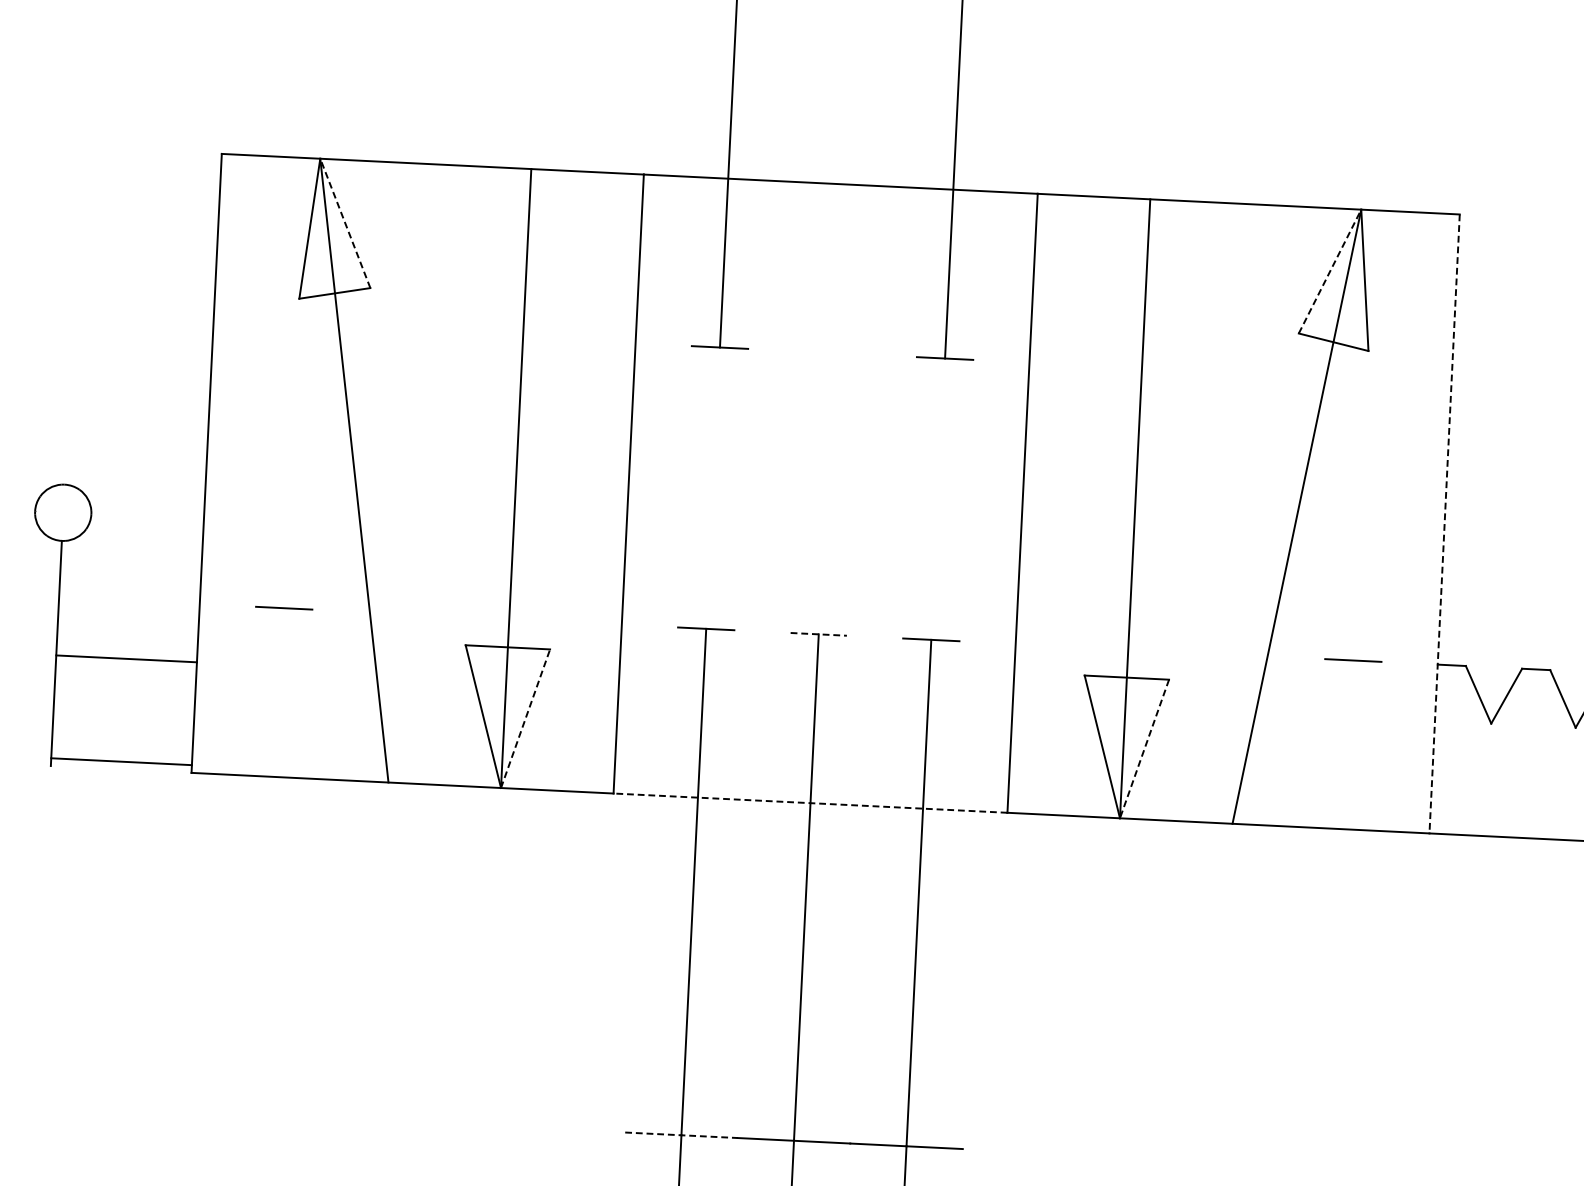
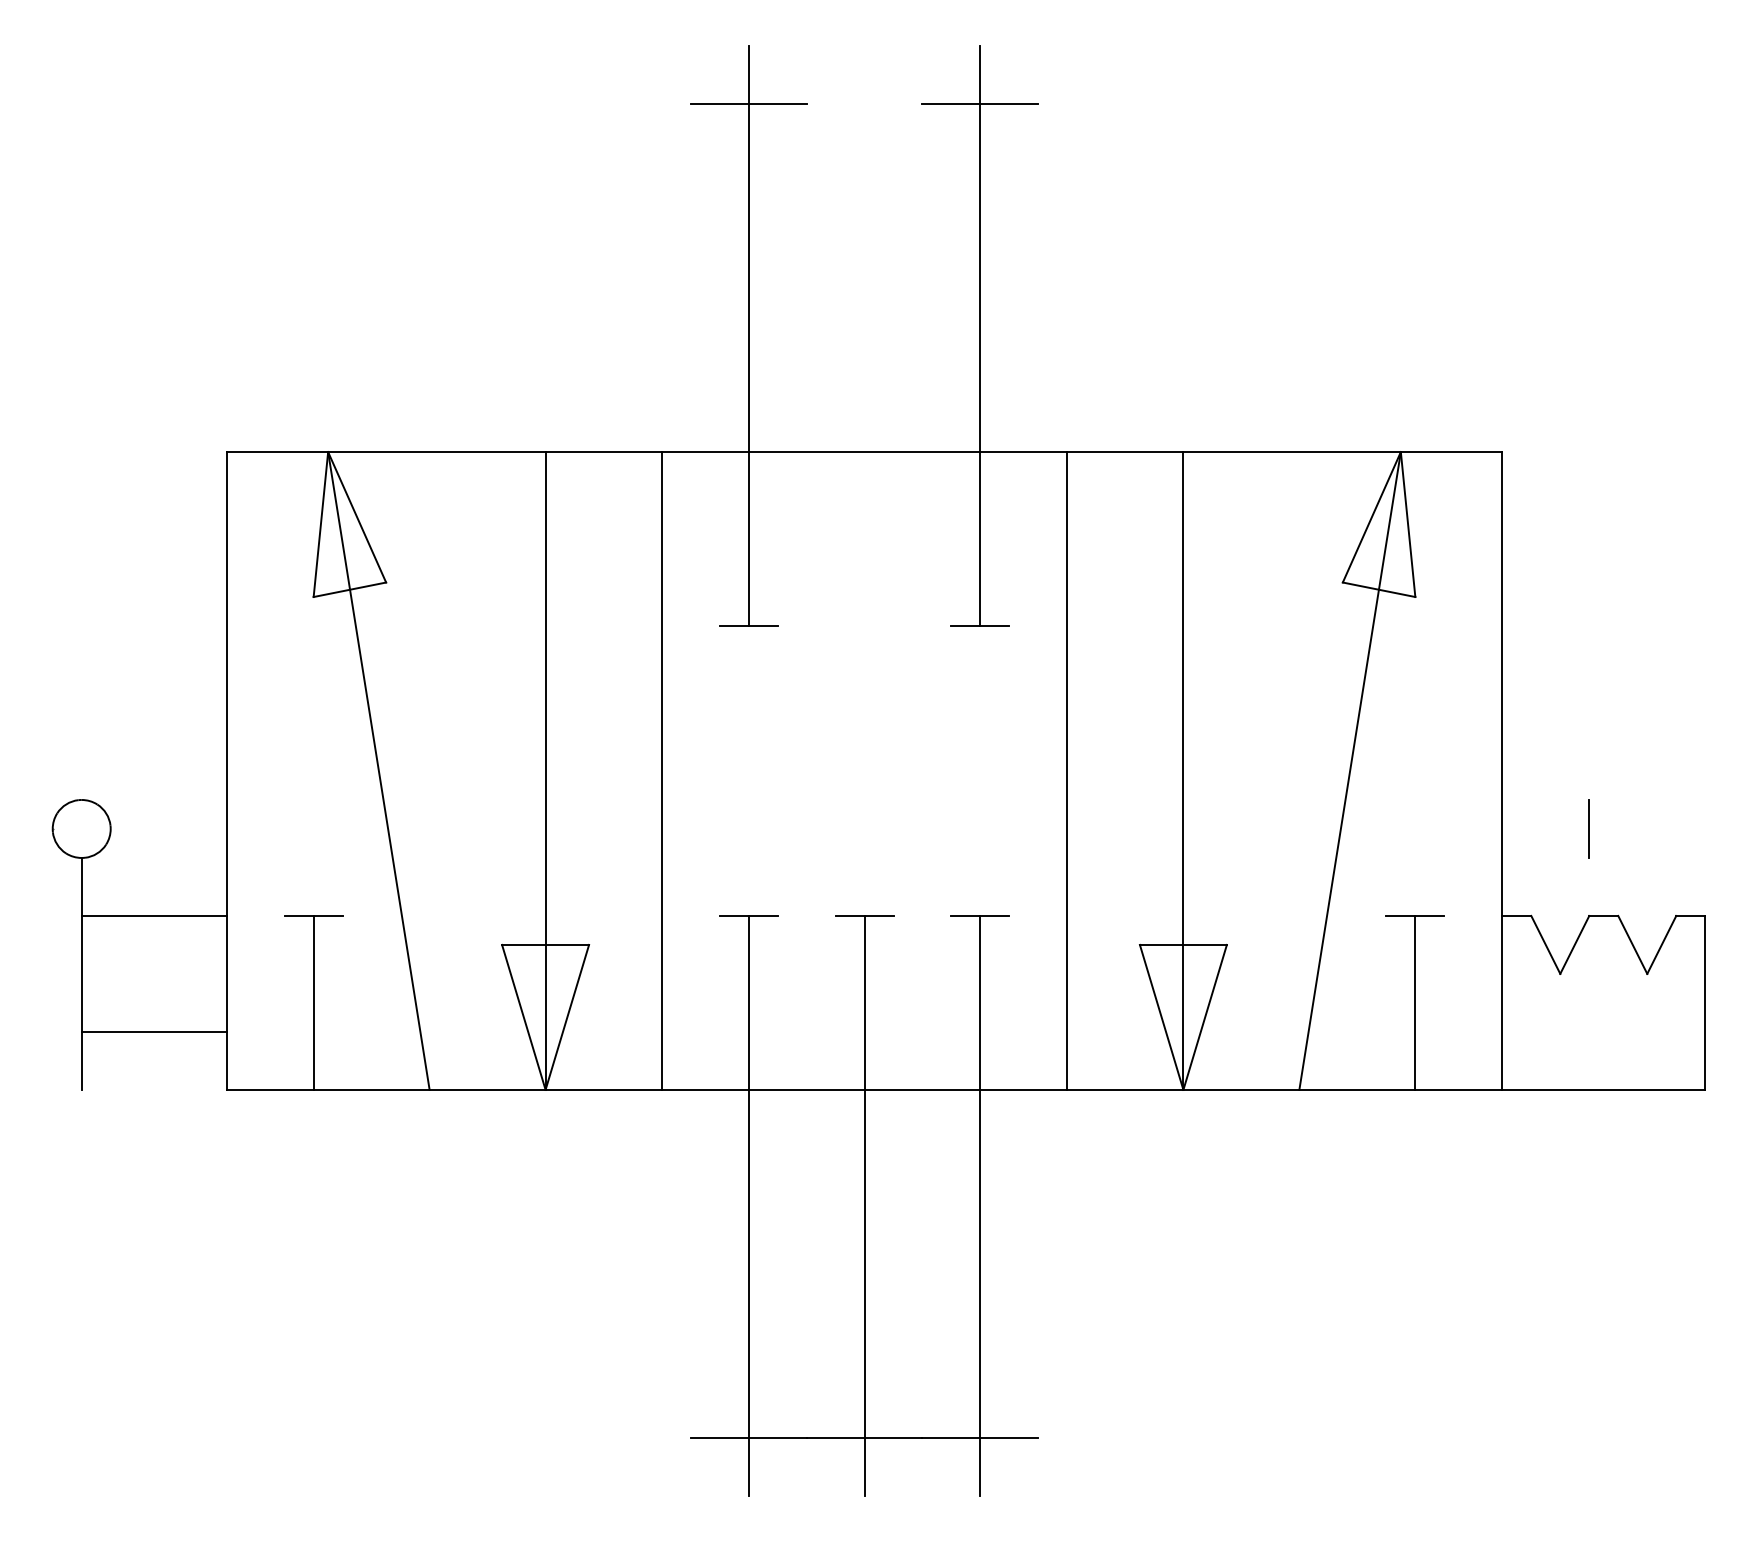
line: (344, 222) -> (356, 516), dashed -> solid
line: (1330, 270) -> (1372, 516), dashed -> solid
line: (1444, 523) -> (1502, 770), dashed -> solid
line: (1525, 583) -> (1588, 828), added
line: (818, 633) -> (864, 915), dashed -> solid
line: (125, 658) -> (153, 915), moved
line: (279, 692) -> (313, 1002), added
line: (525, 718) -> (567, 1017), dashed -> solid
line: (1349, 744) -> (1415, 1002), added
line: (1144, 749) -> (1205, 1017), dashed -> solid
line: (120, 761) -> (153, 1031), moved
line: (810, 802) -> (864, 1089), dashed -> solid
line: (681, 1134) -> (748, 1437), dashed -> solid

